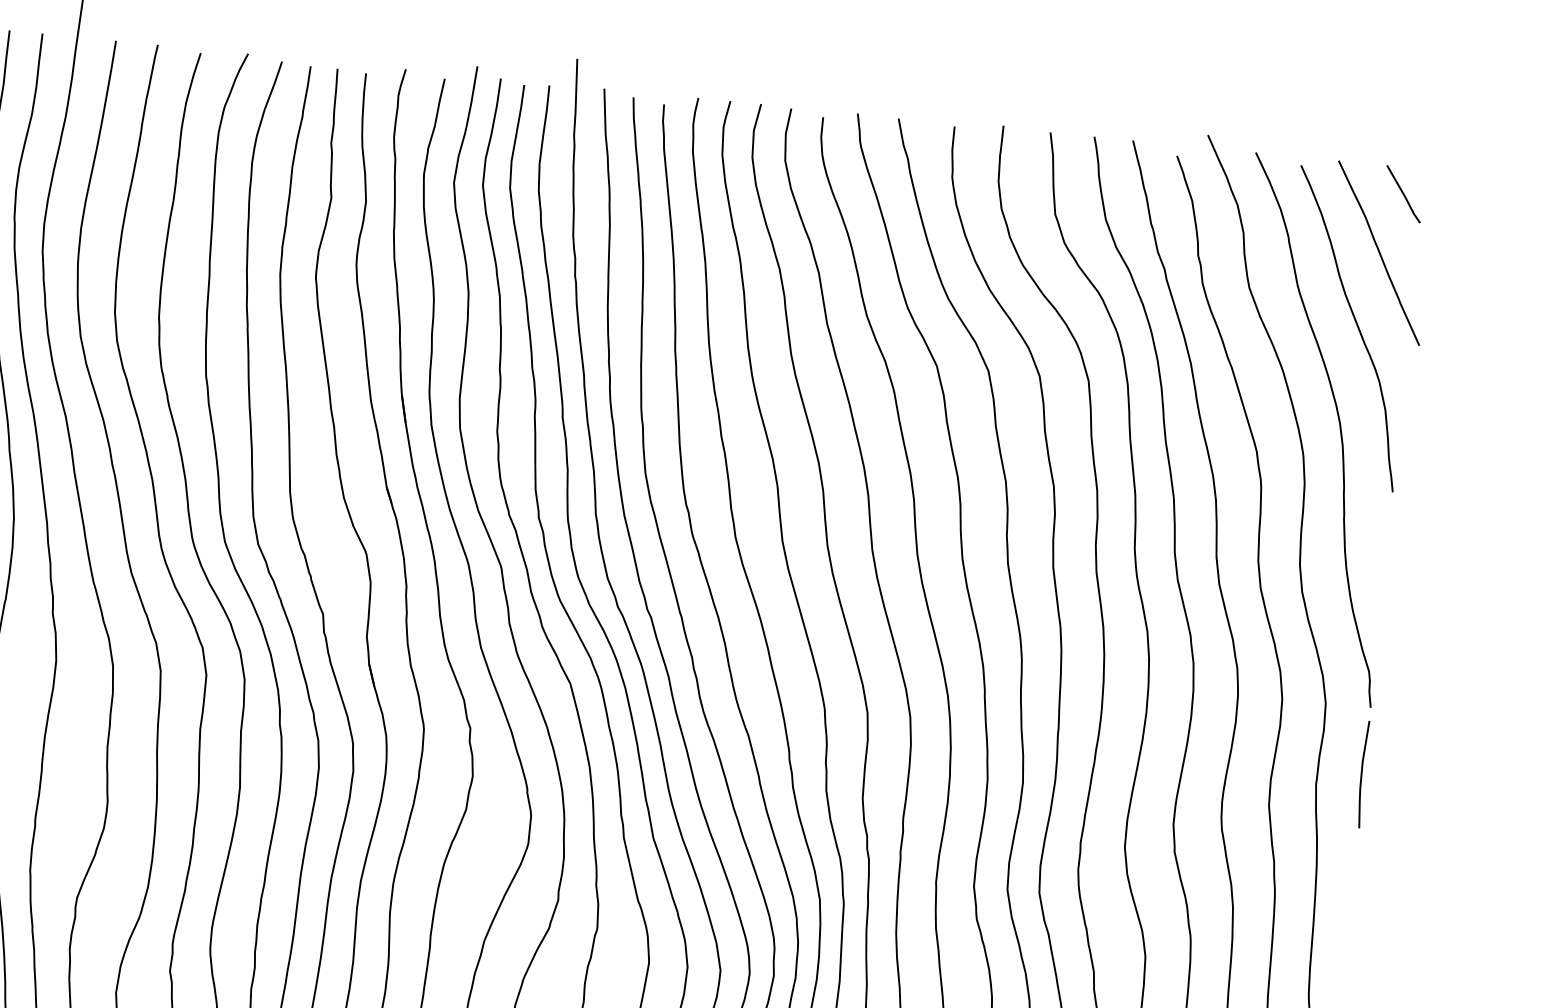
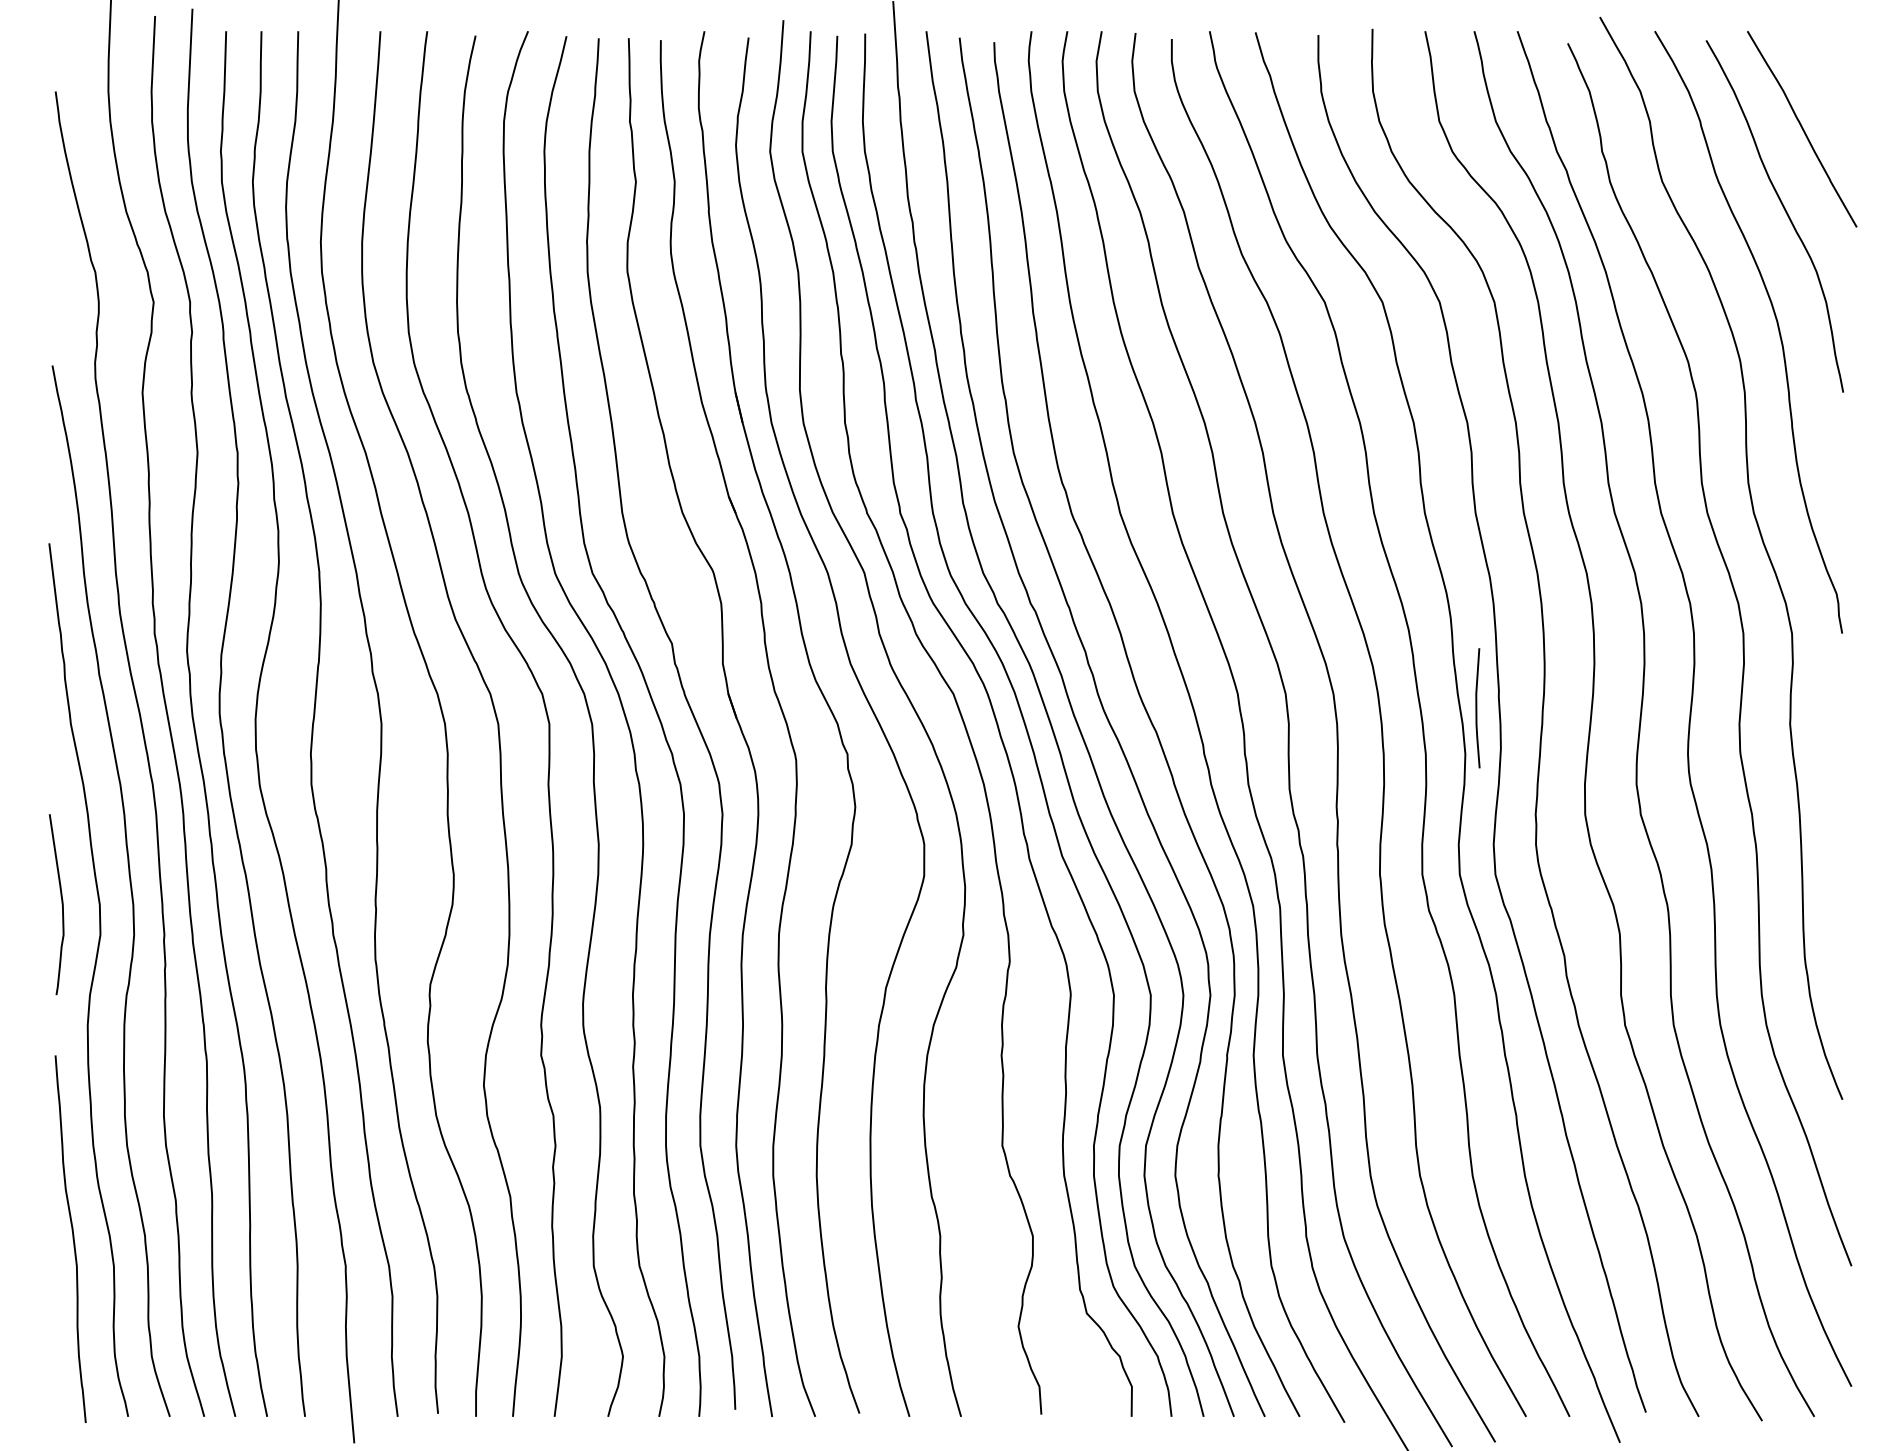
line: (1403, 194) -> (1822, 61), removed
line: (1362, 774) -> (1477, 708), moved

